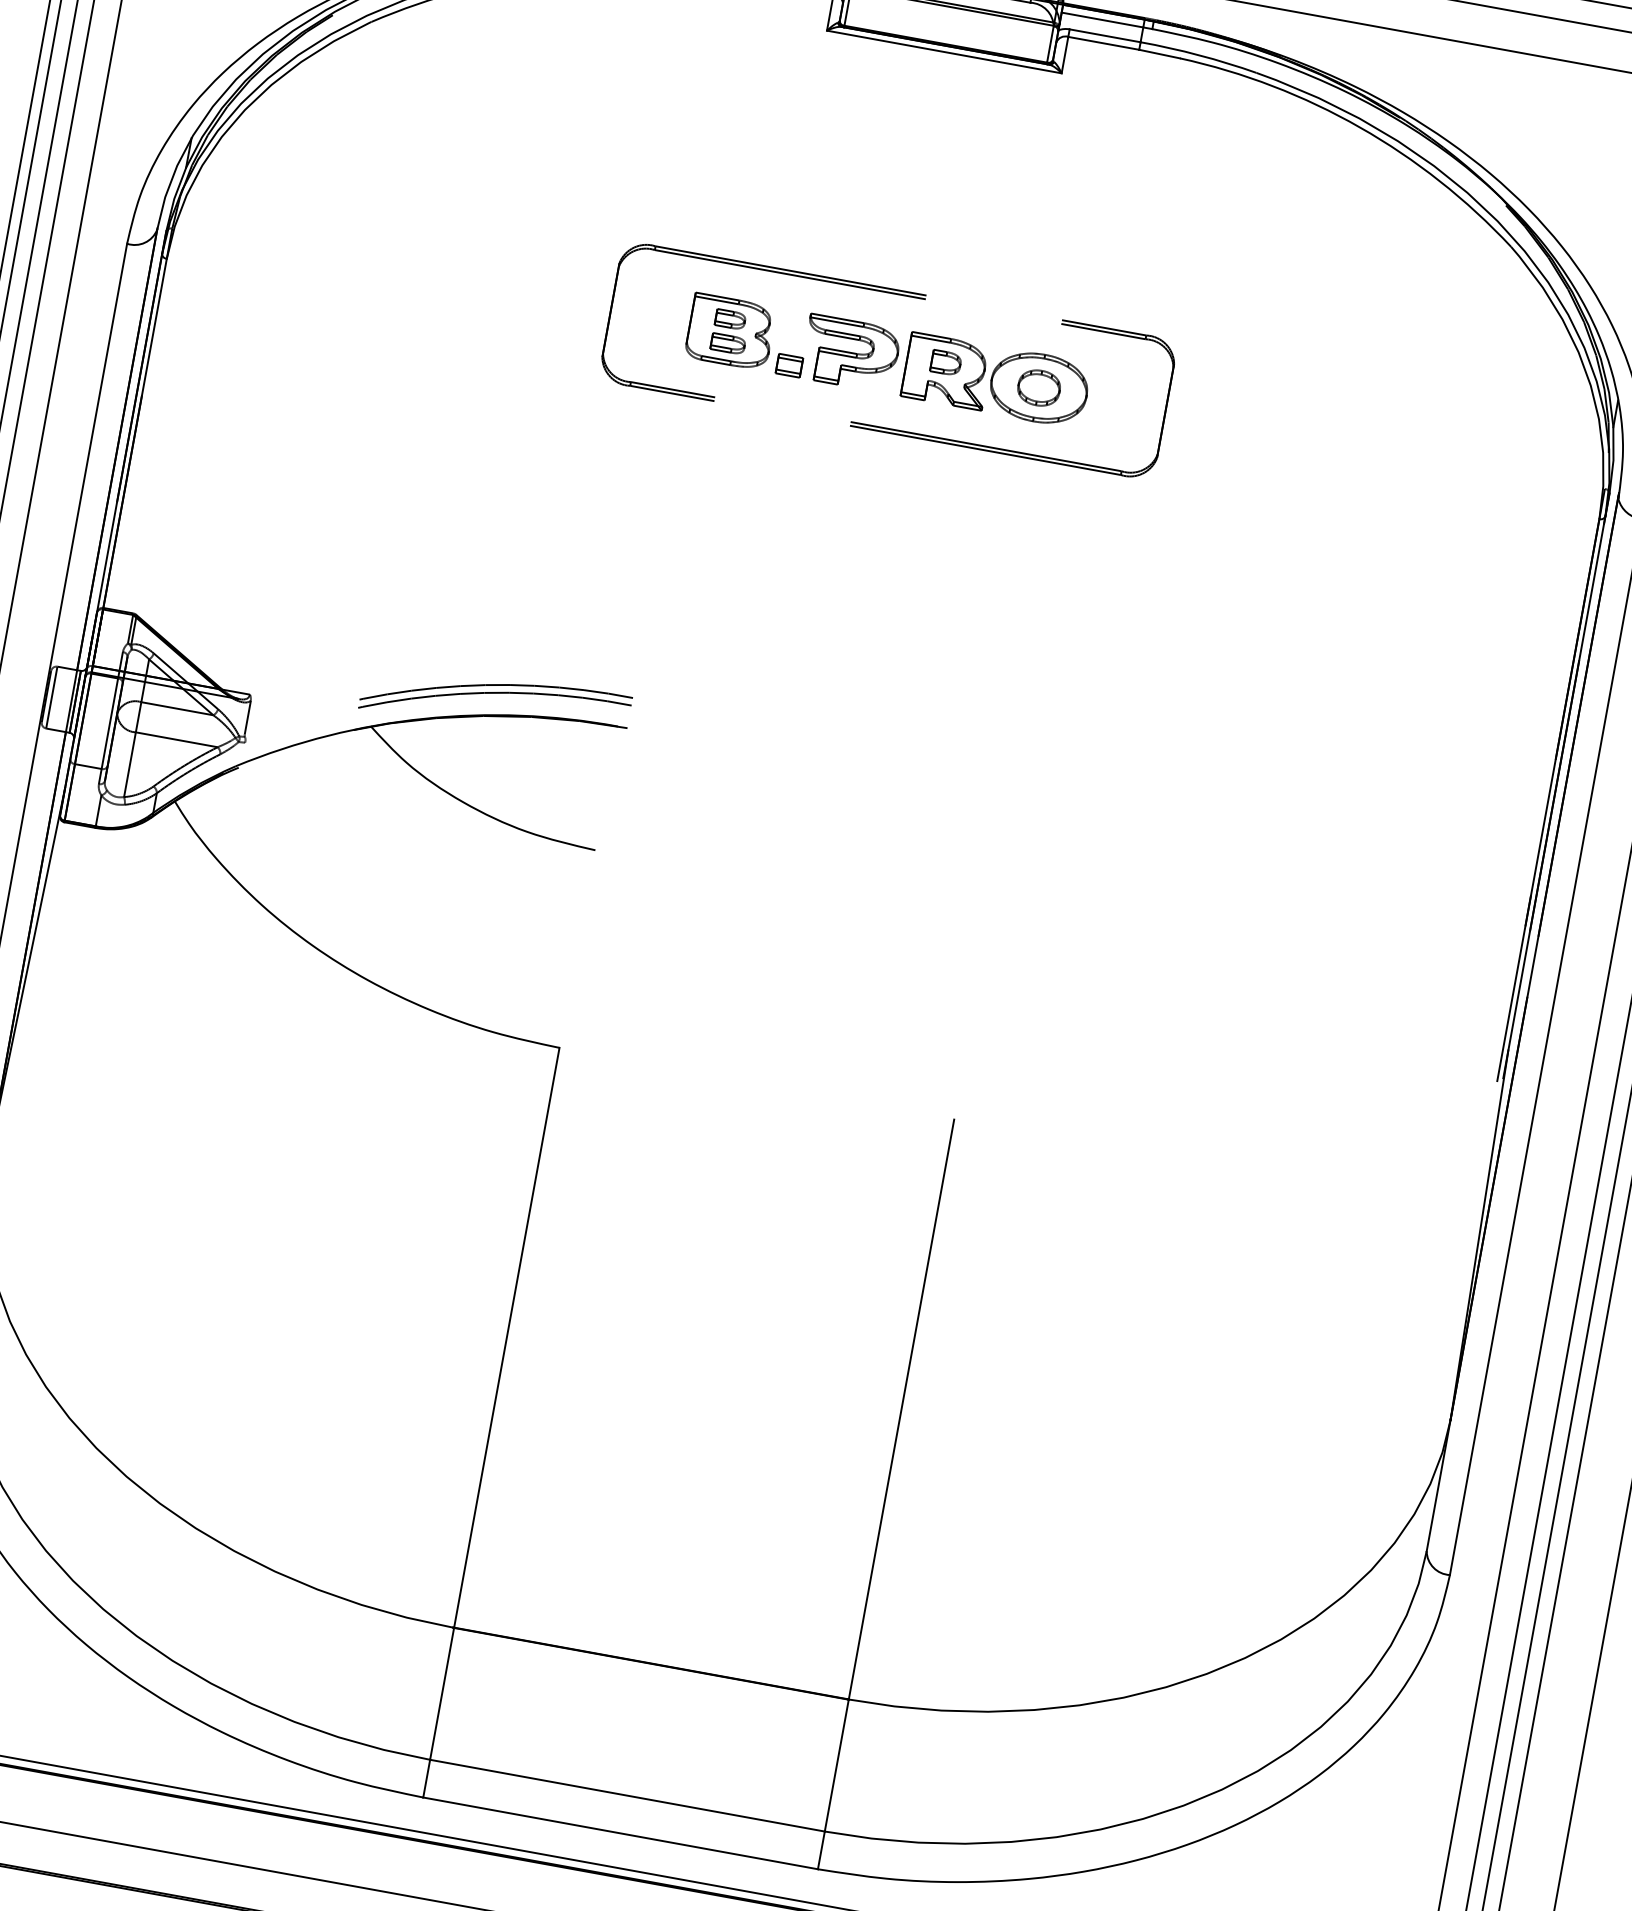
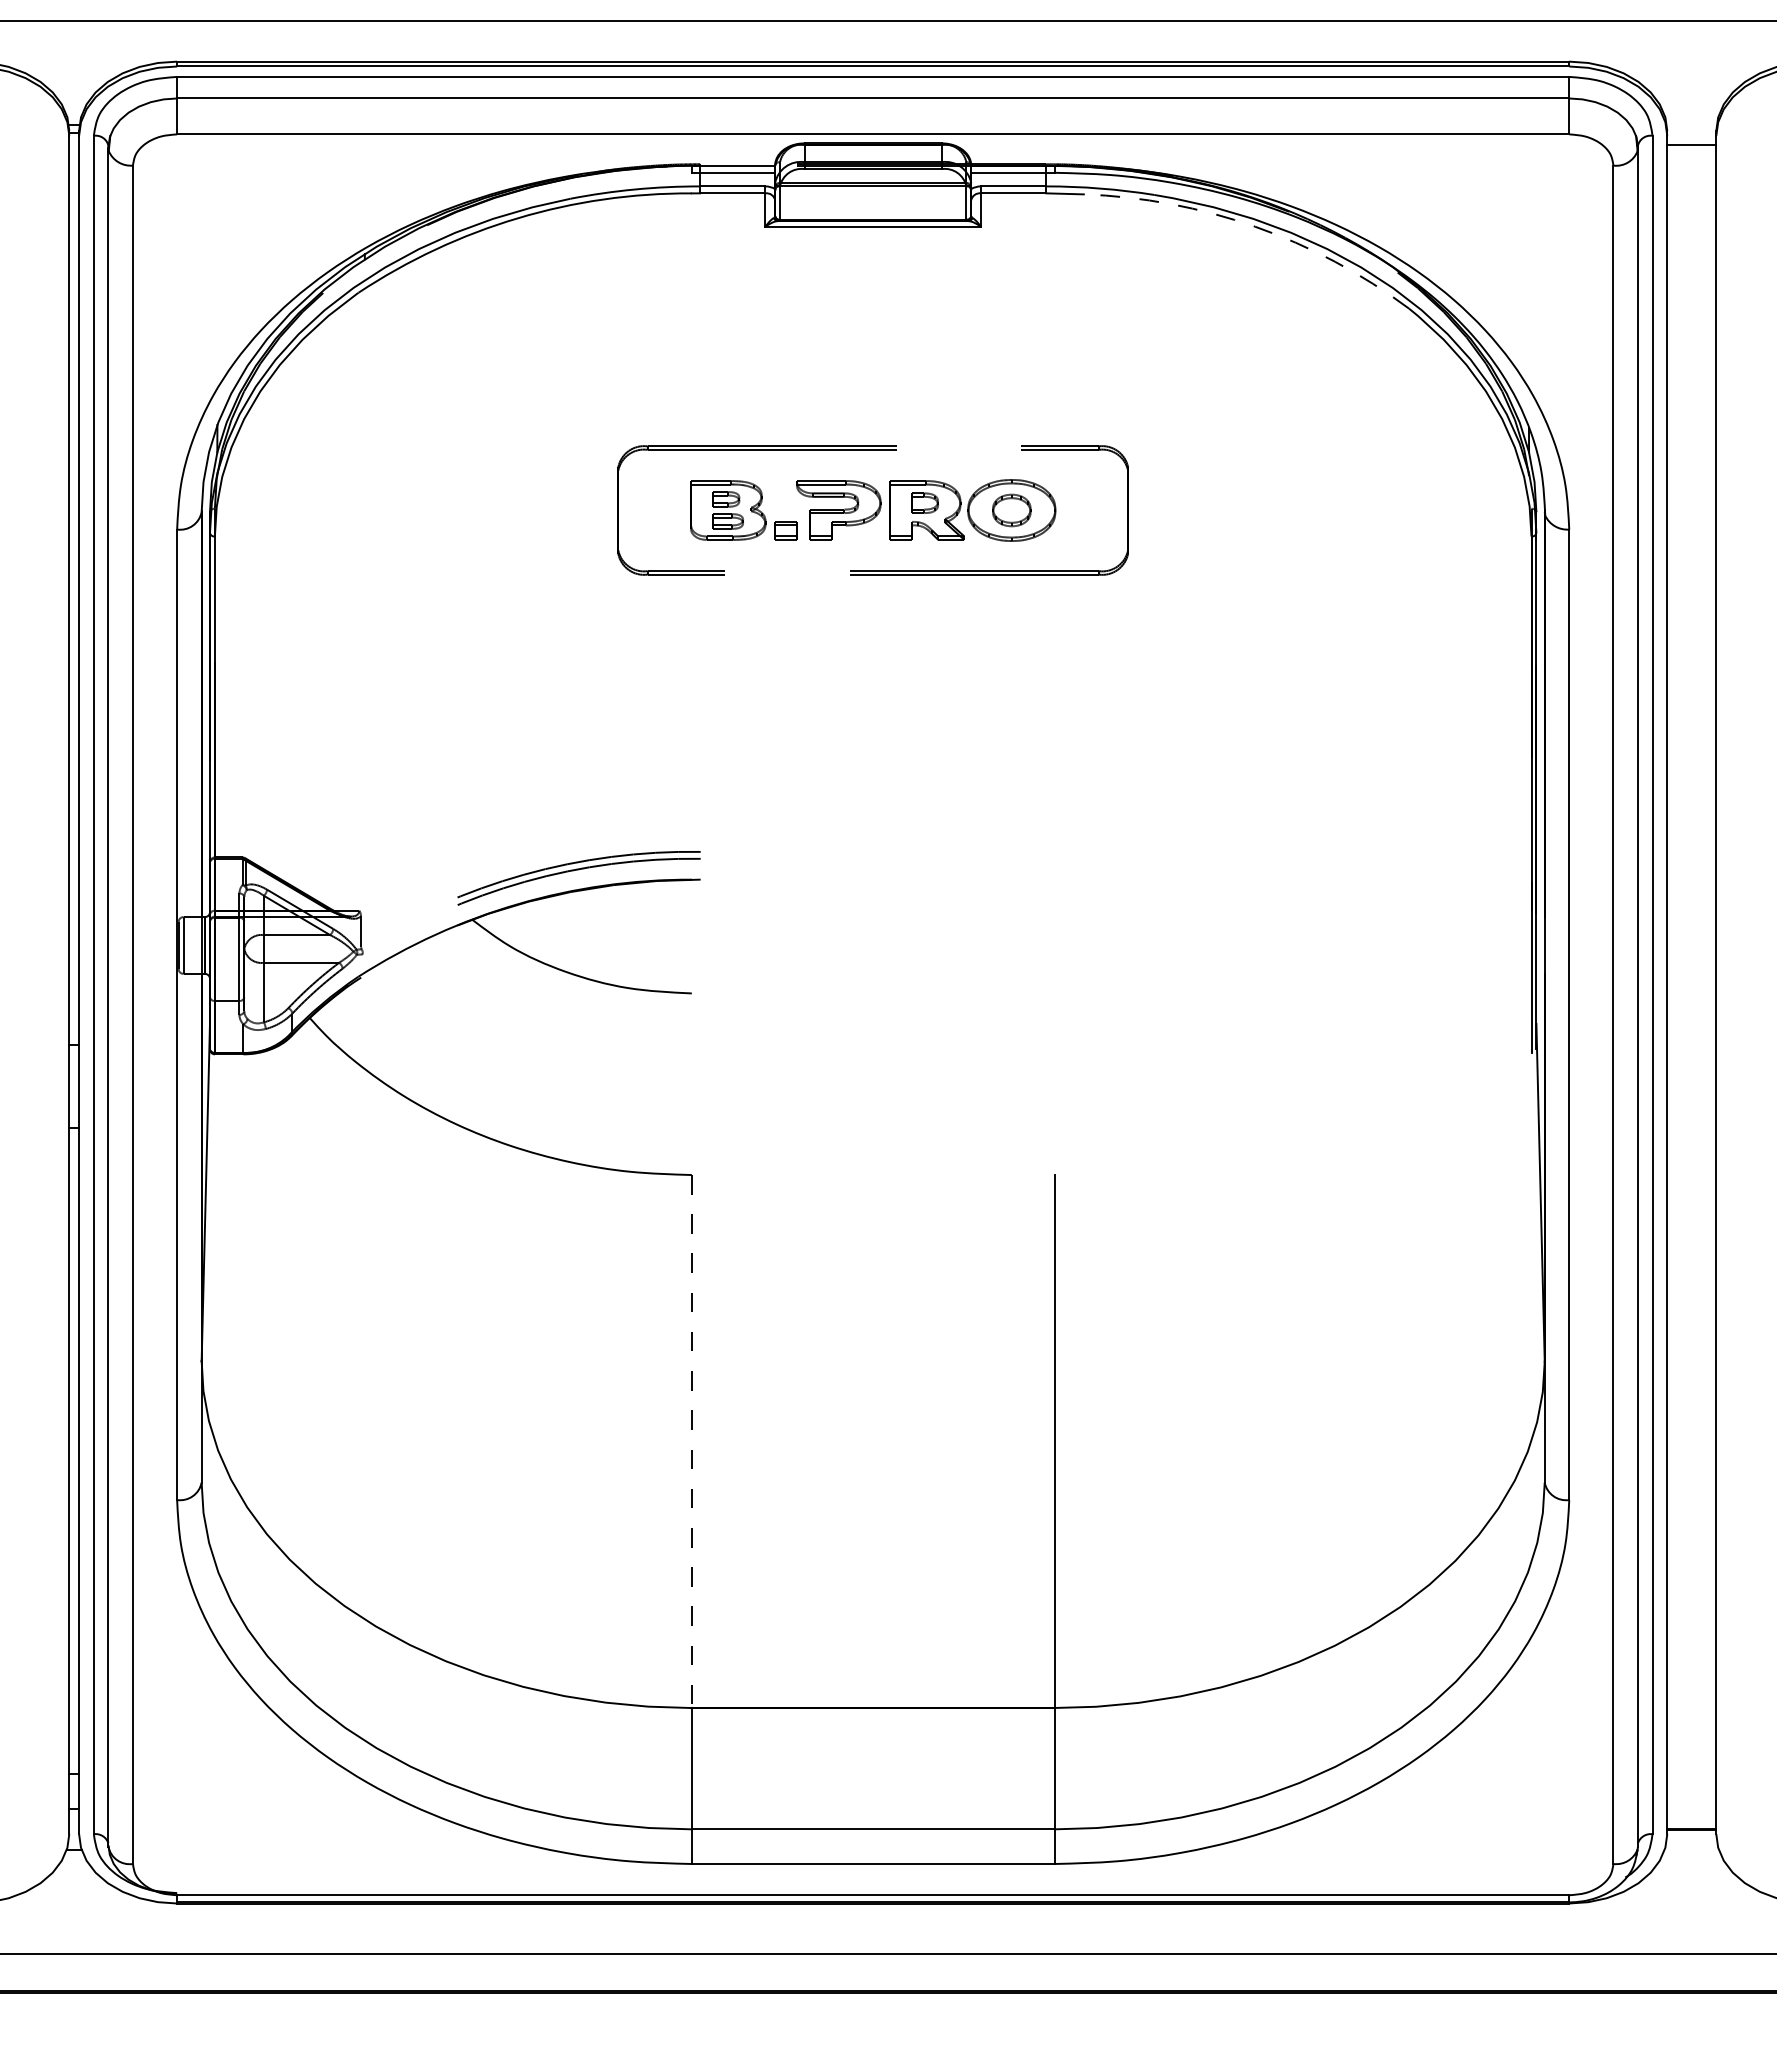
arc: (1360, 127) -> (1255, 226), solid -> dashed
line: (506, 1337) -> (691, 1441), solid -> dashed

